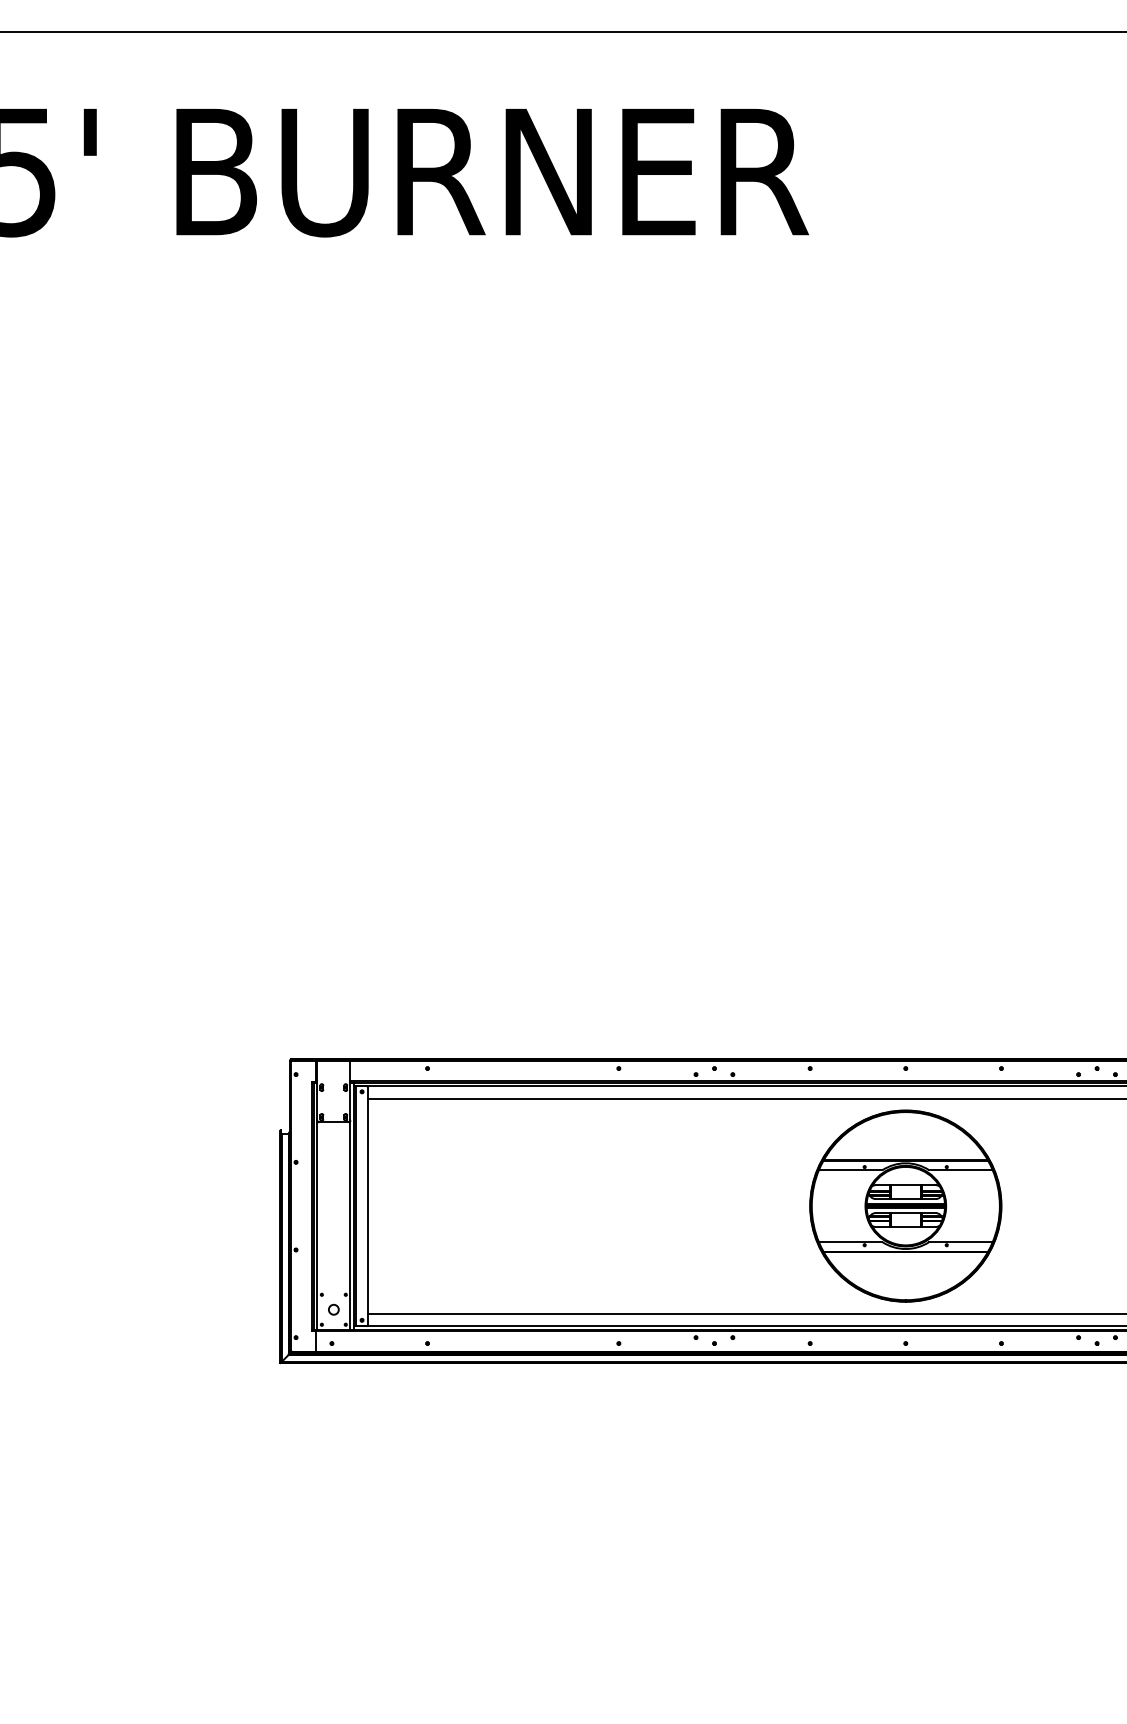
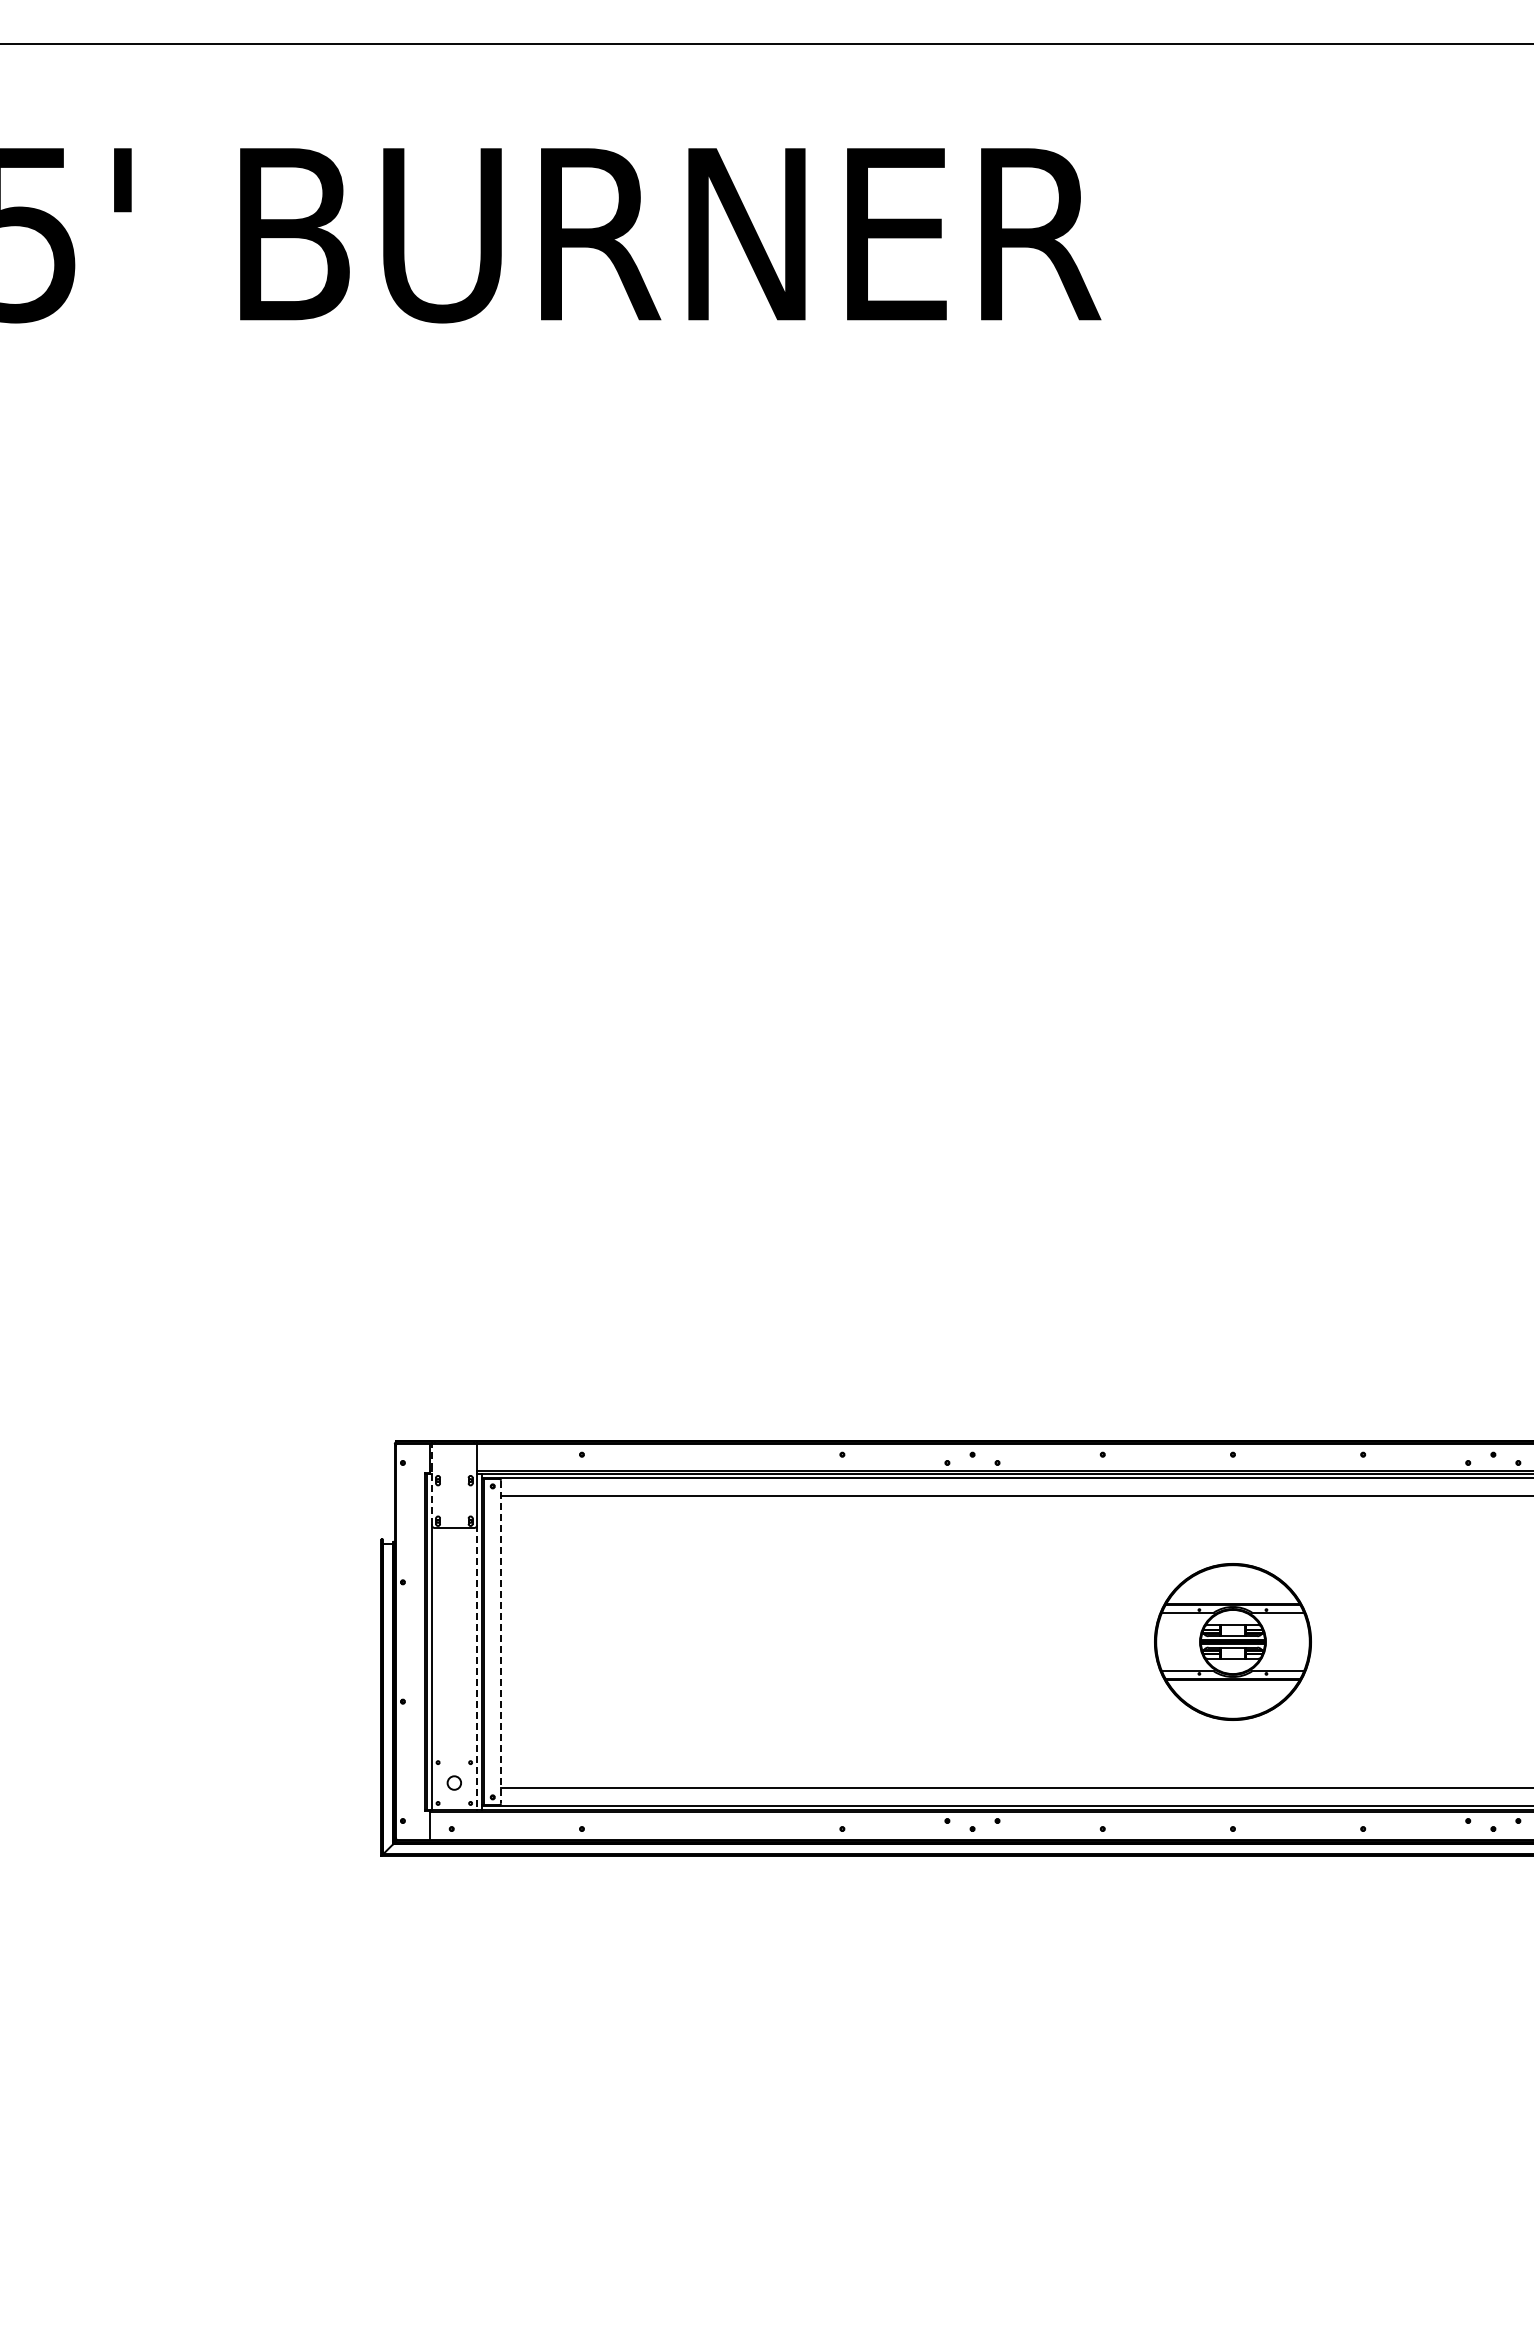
line: (317, 1090) -> (431, 1484), solid -> dashed
part: (905, 1205) -> (1232, 1641), size x0.6
line: (368, 1206) -> (501, 1642), solid -> dashed
line: (350, 1225) -> (476, 1668), solid -> dashed

